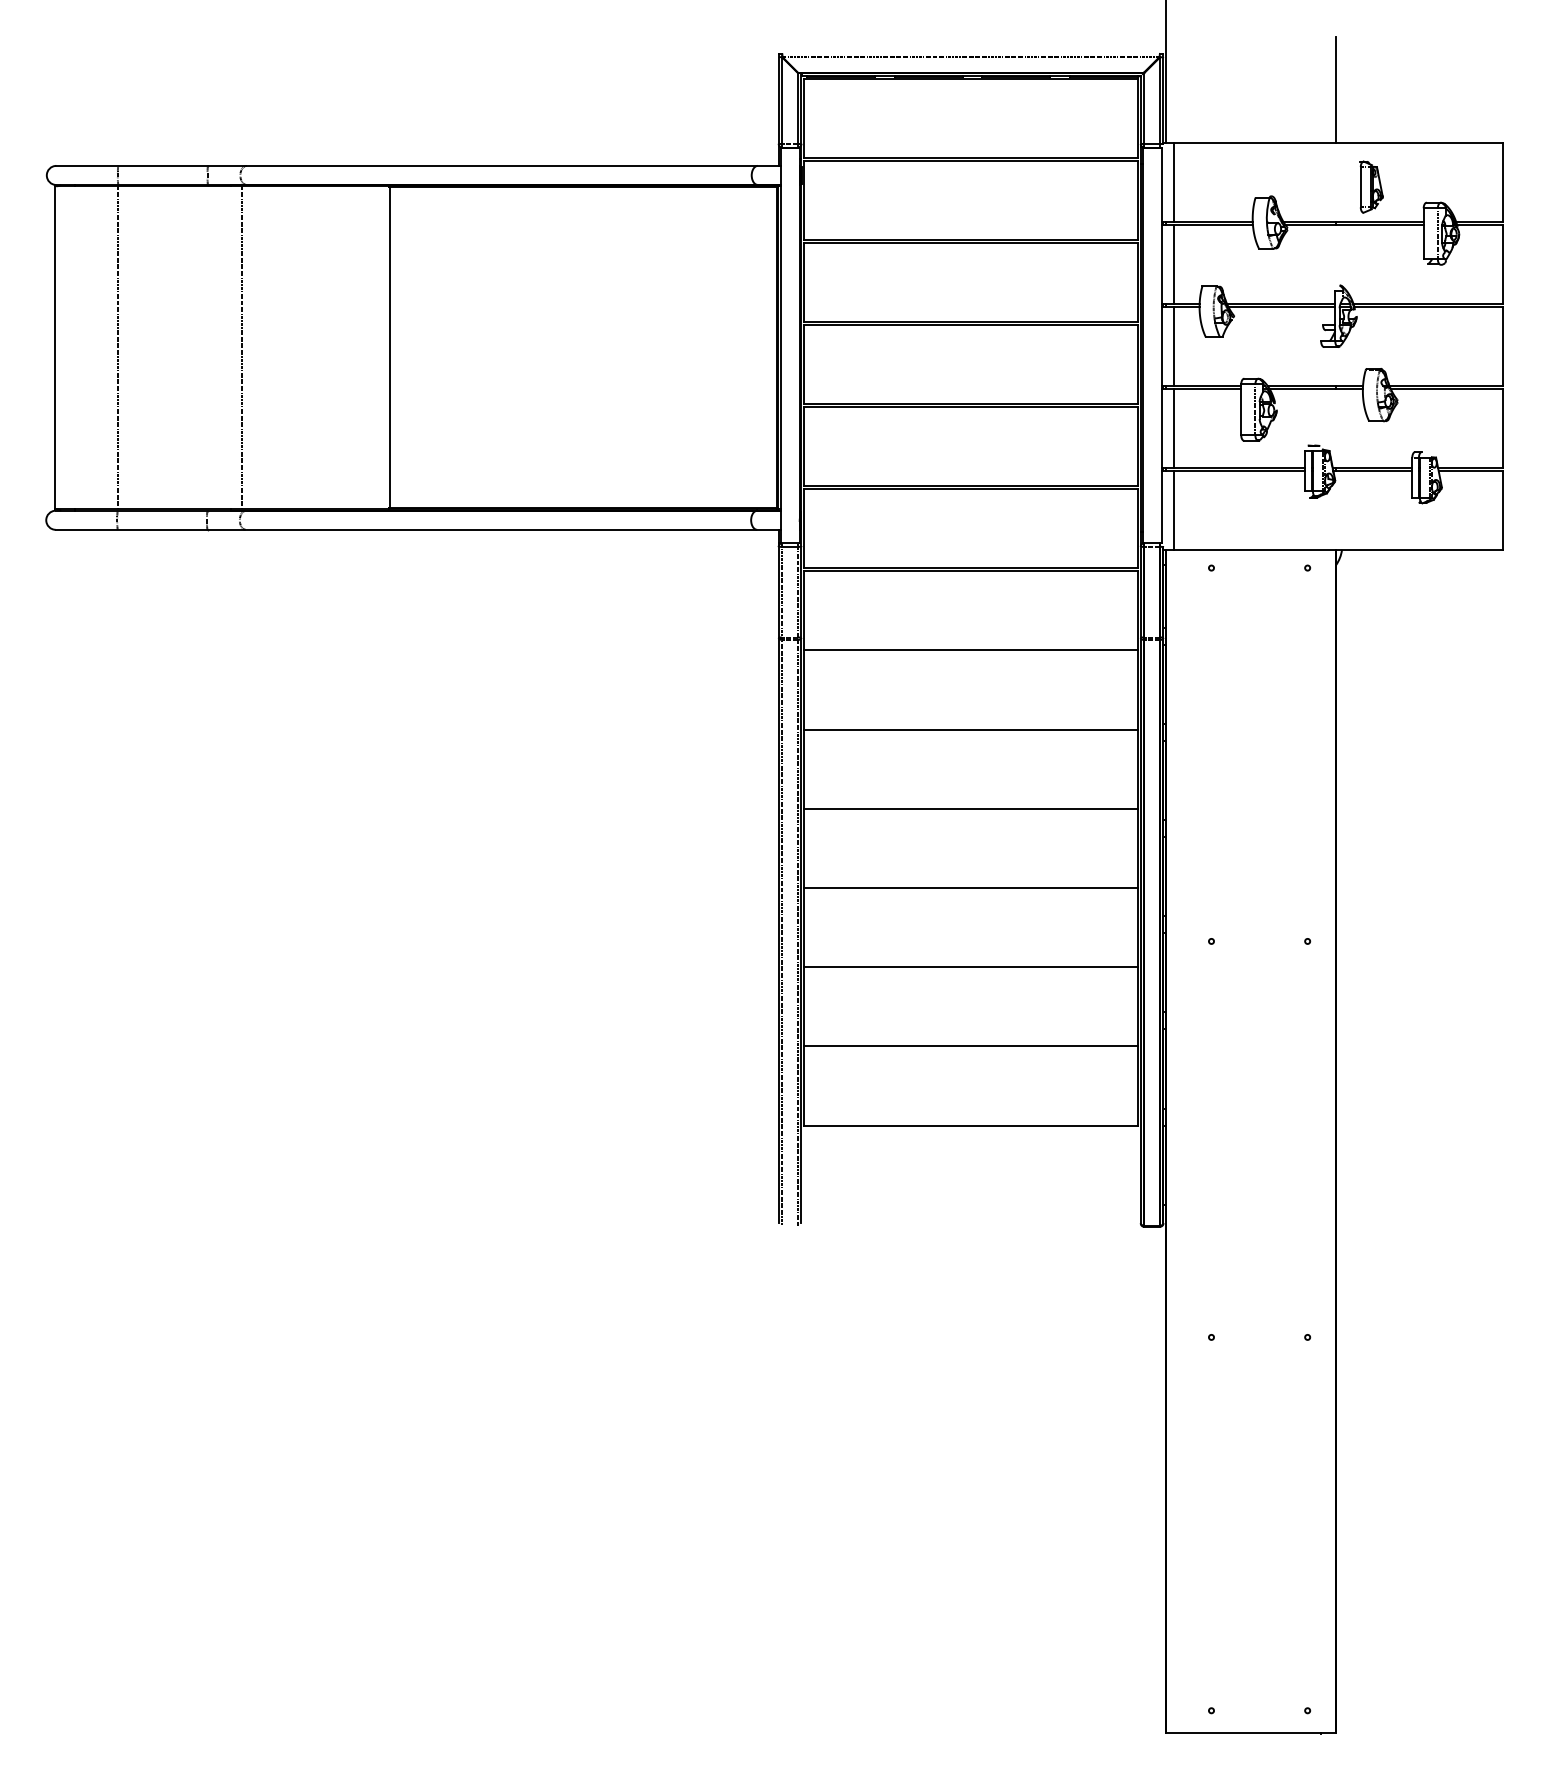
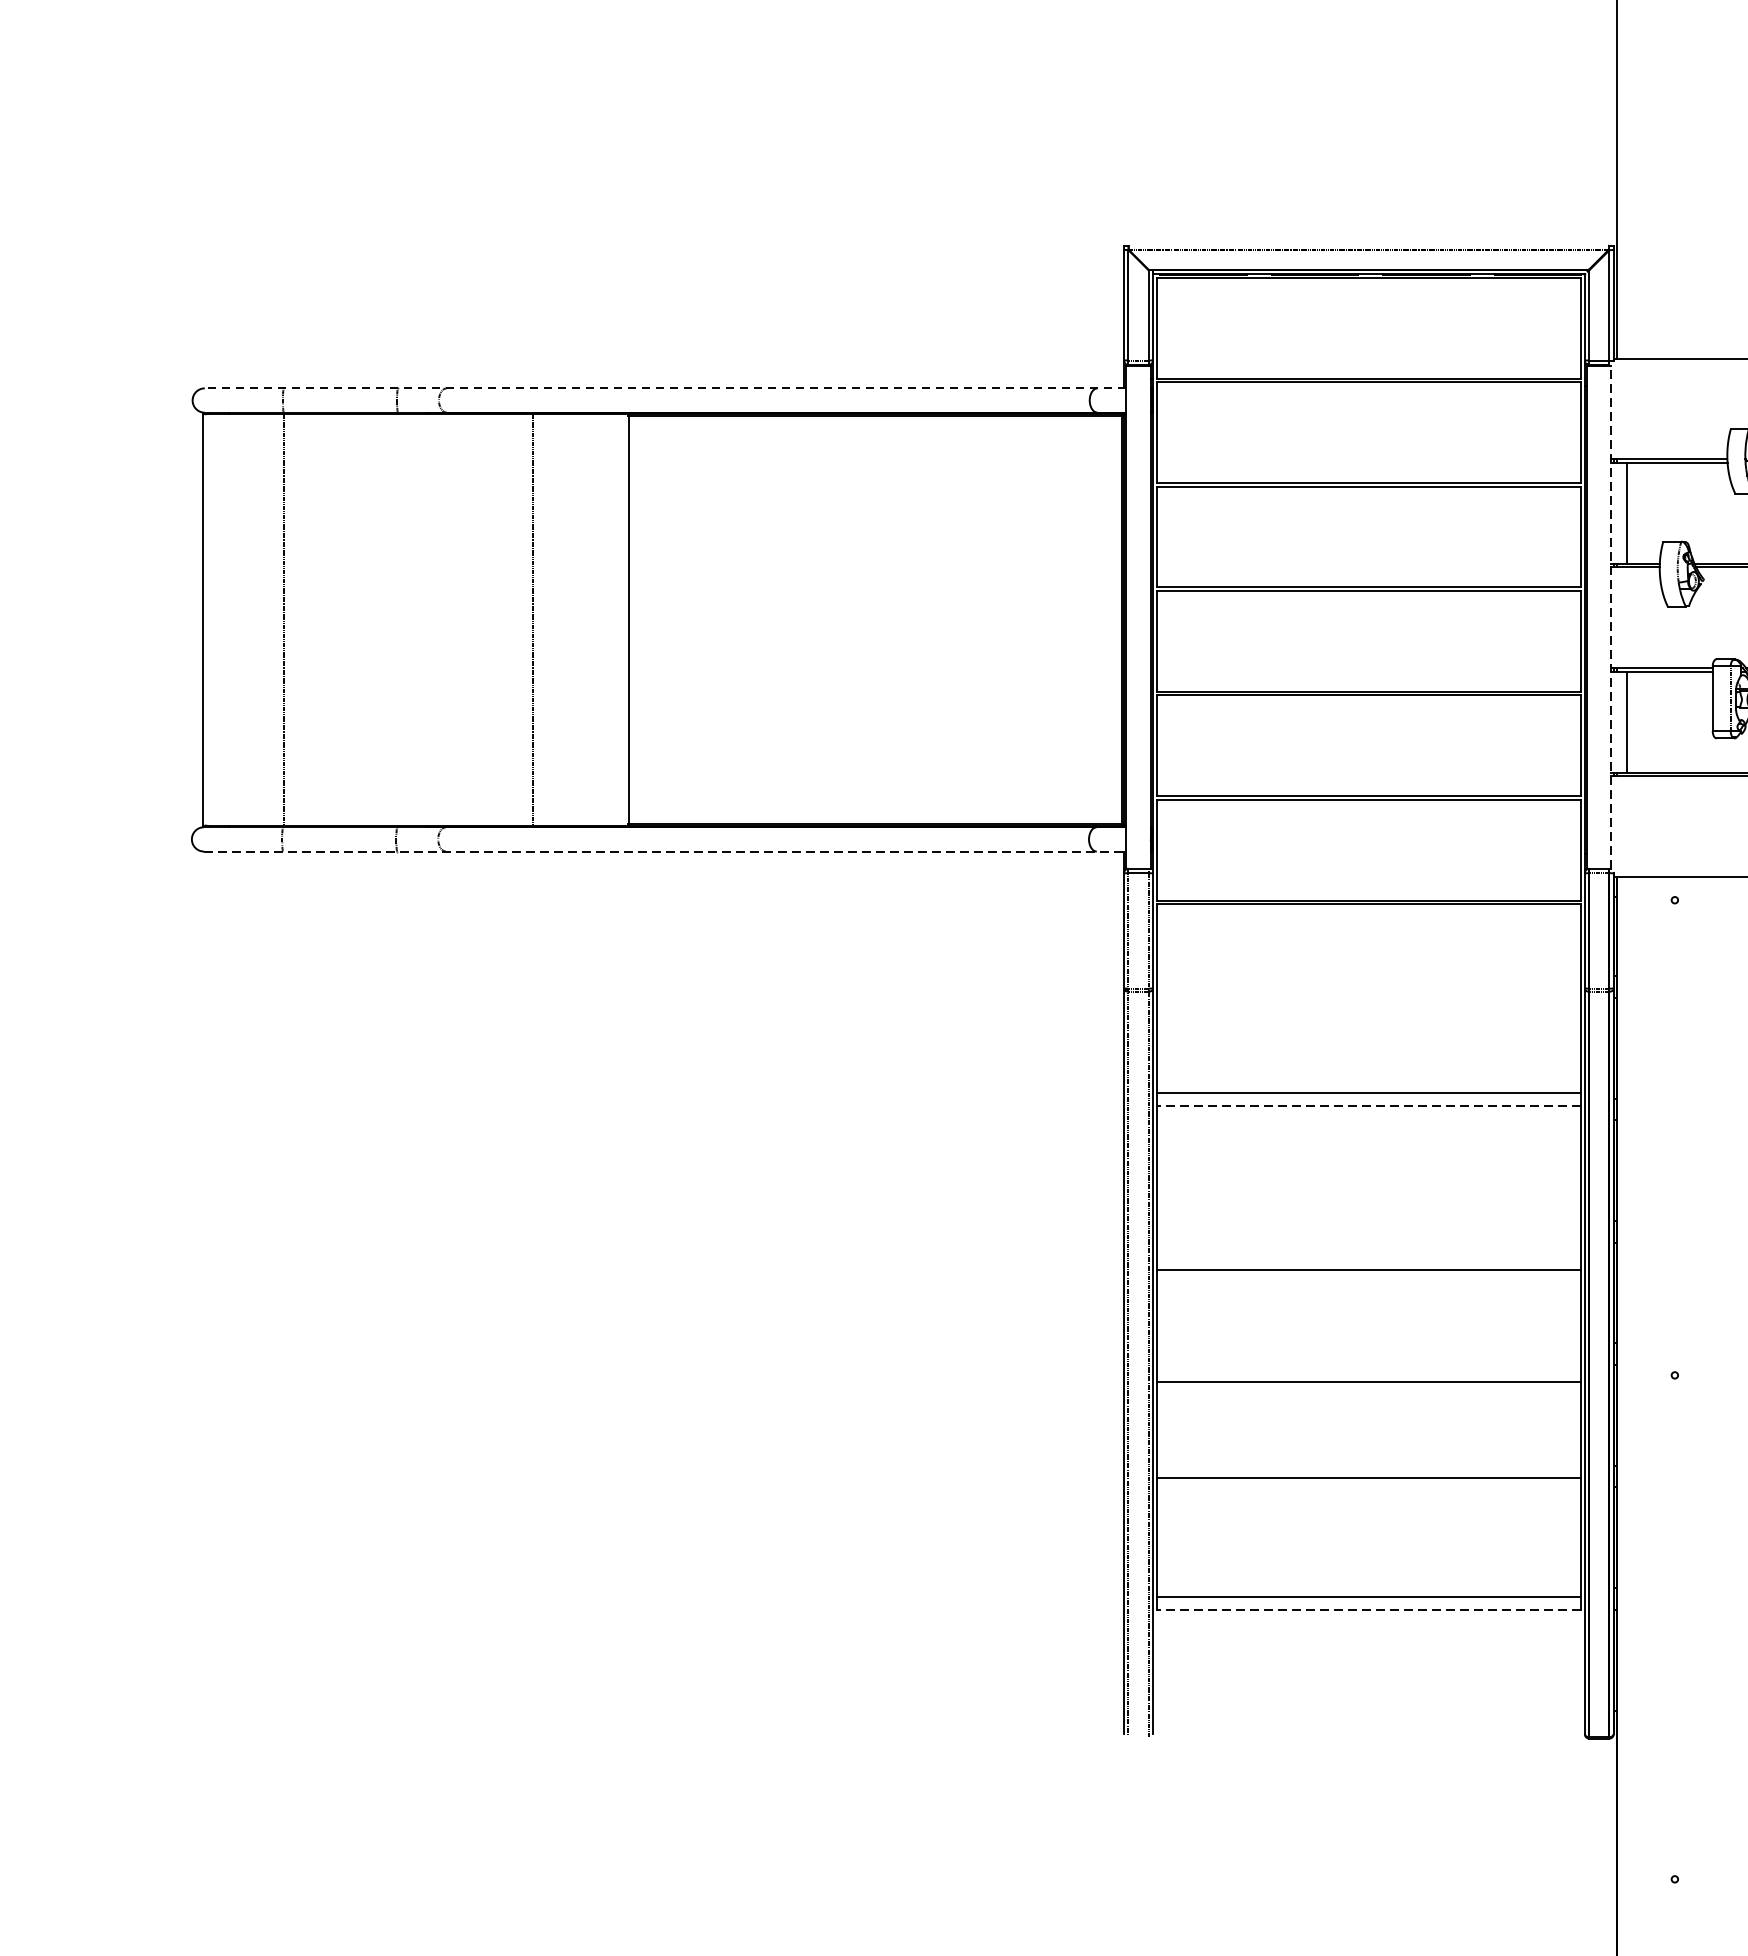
line: (417, 165) -> (664, 387), solid -> dashed
line: (1173, 181) -> (1626, 408), removed
line: (1161, 345) -> (1611, 616), solid -> dashed
line: (1173, 345) -> (1626, 616), removed
line: (241, 347) -> (532, 619), moved
line: (1173, 509) -> (1626, 825), removed
line: (418, 529) -> (665, 851), solid -> dashed
line: (970, 650) -> (1368, 1092), moved
line: (971, 729) -> (1369, 1105), solid -> dashed
line: (970, 808) -> (1368, 1269), moved
line: (970, 887) -> (1368, 1381), moved
line: (970, 967) -> (1368, 1478), moved
line: (970, 1046) -> (1368, 1596), moved
line: (971, 1125) -> (1369, 1609), solid -> dashed

